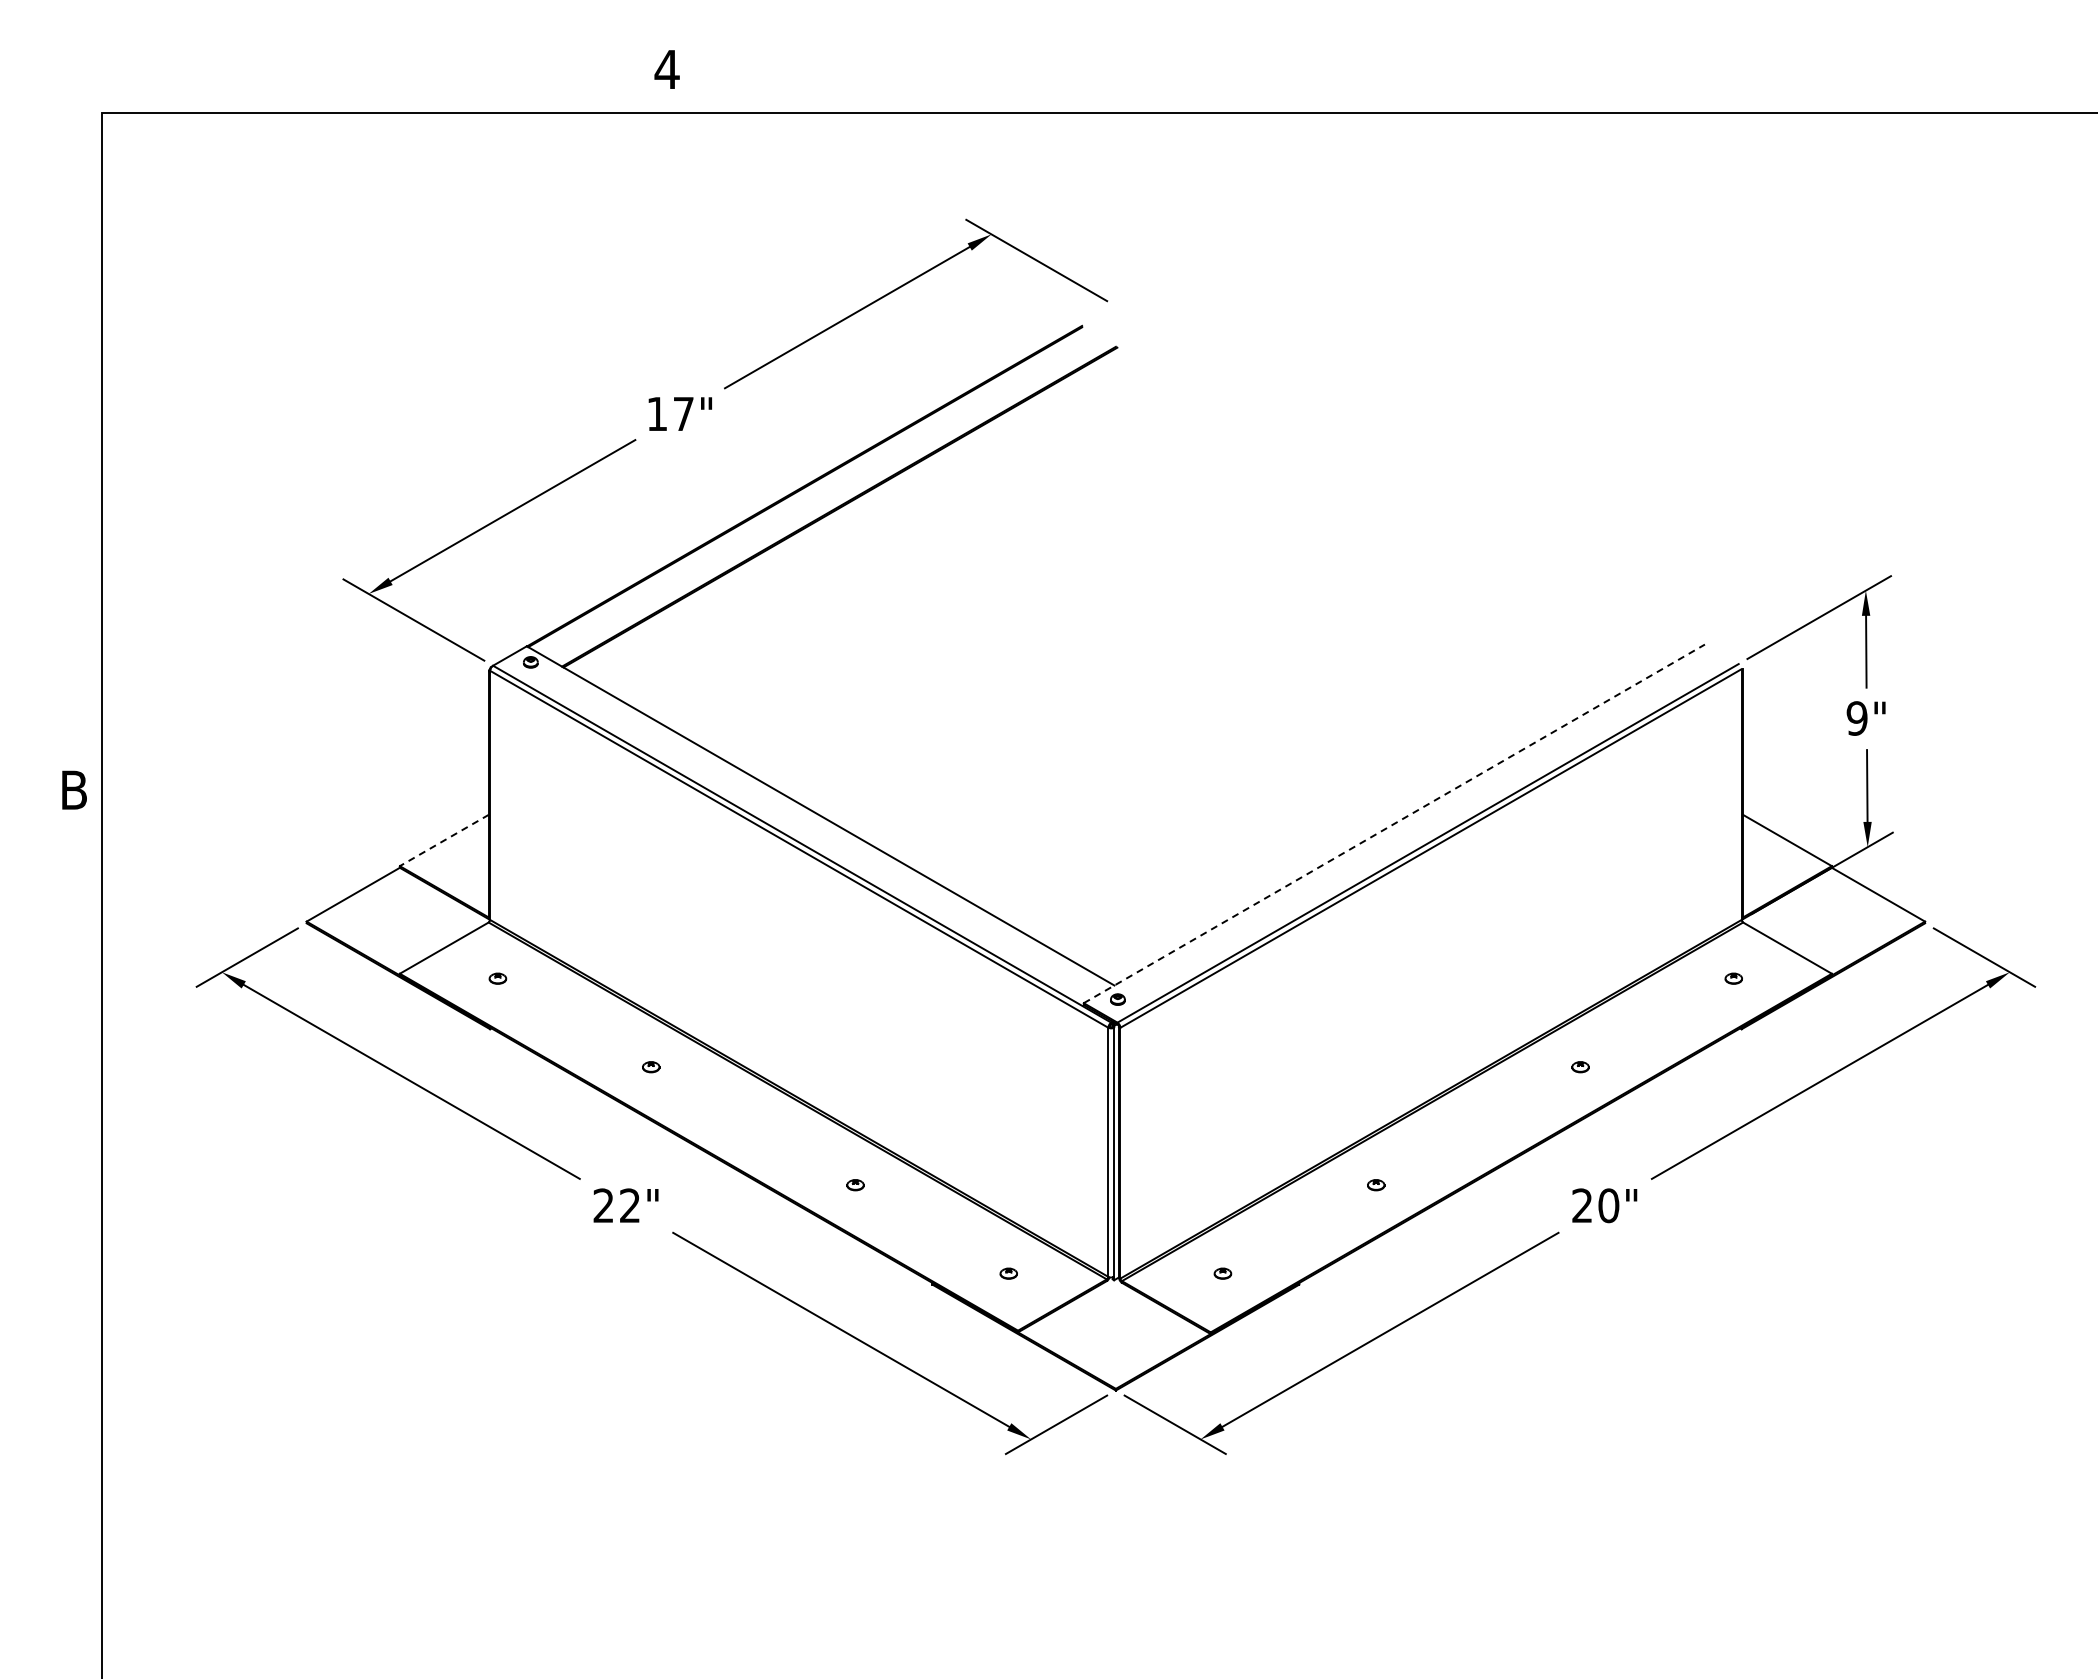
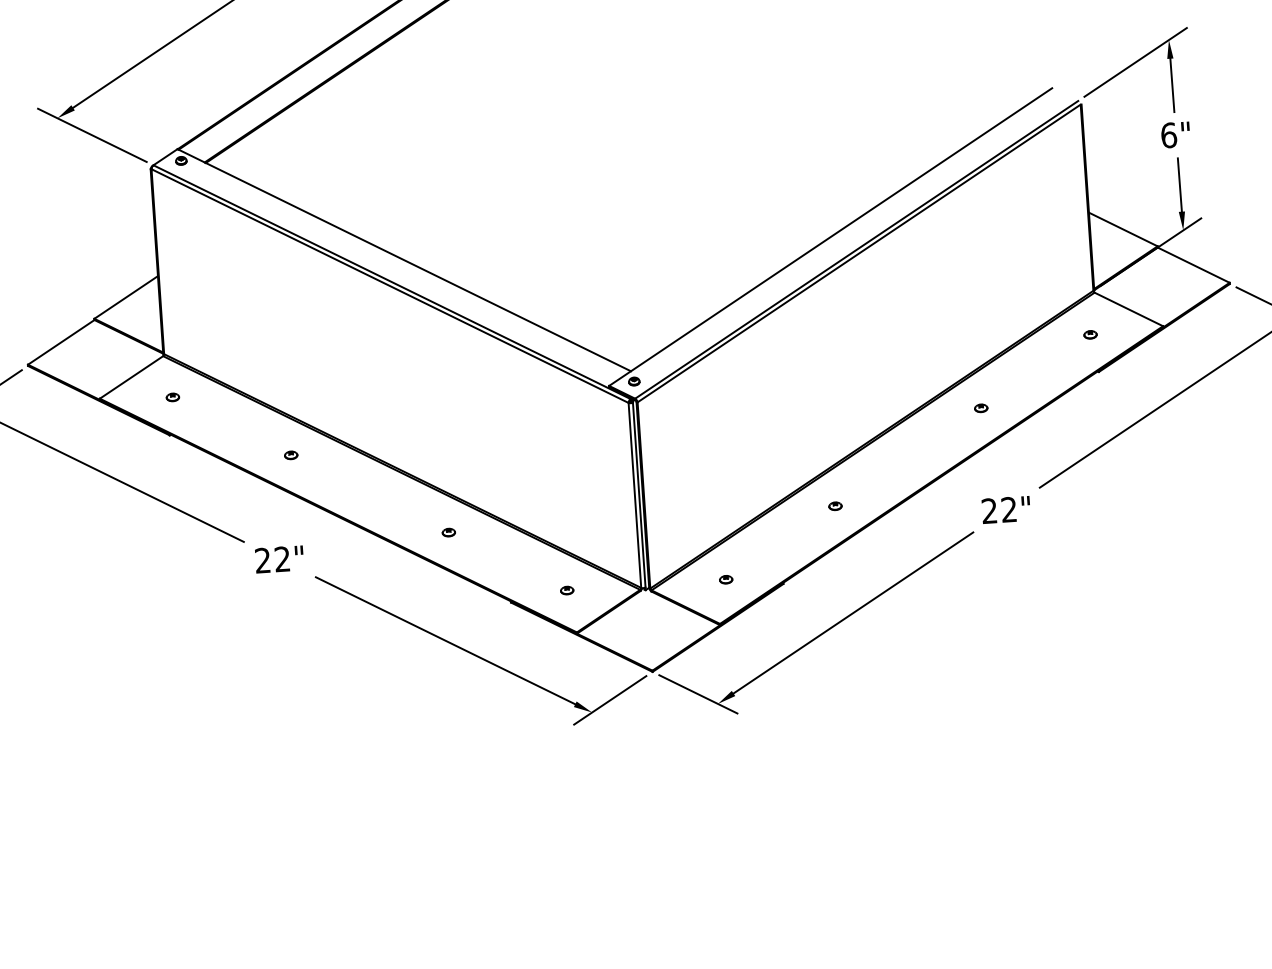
text: (1856, 718) -> (1168, 135), 9" -> 6"
line: (1394, 823) -> (830, 236), dashed -> solid
line: (443, 840) -> (125, 297), dashed -> solid
text: (1608, 1205) -> (1008, 509), 20" -> 22"

